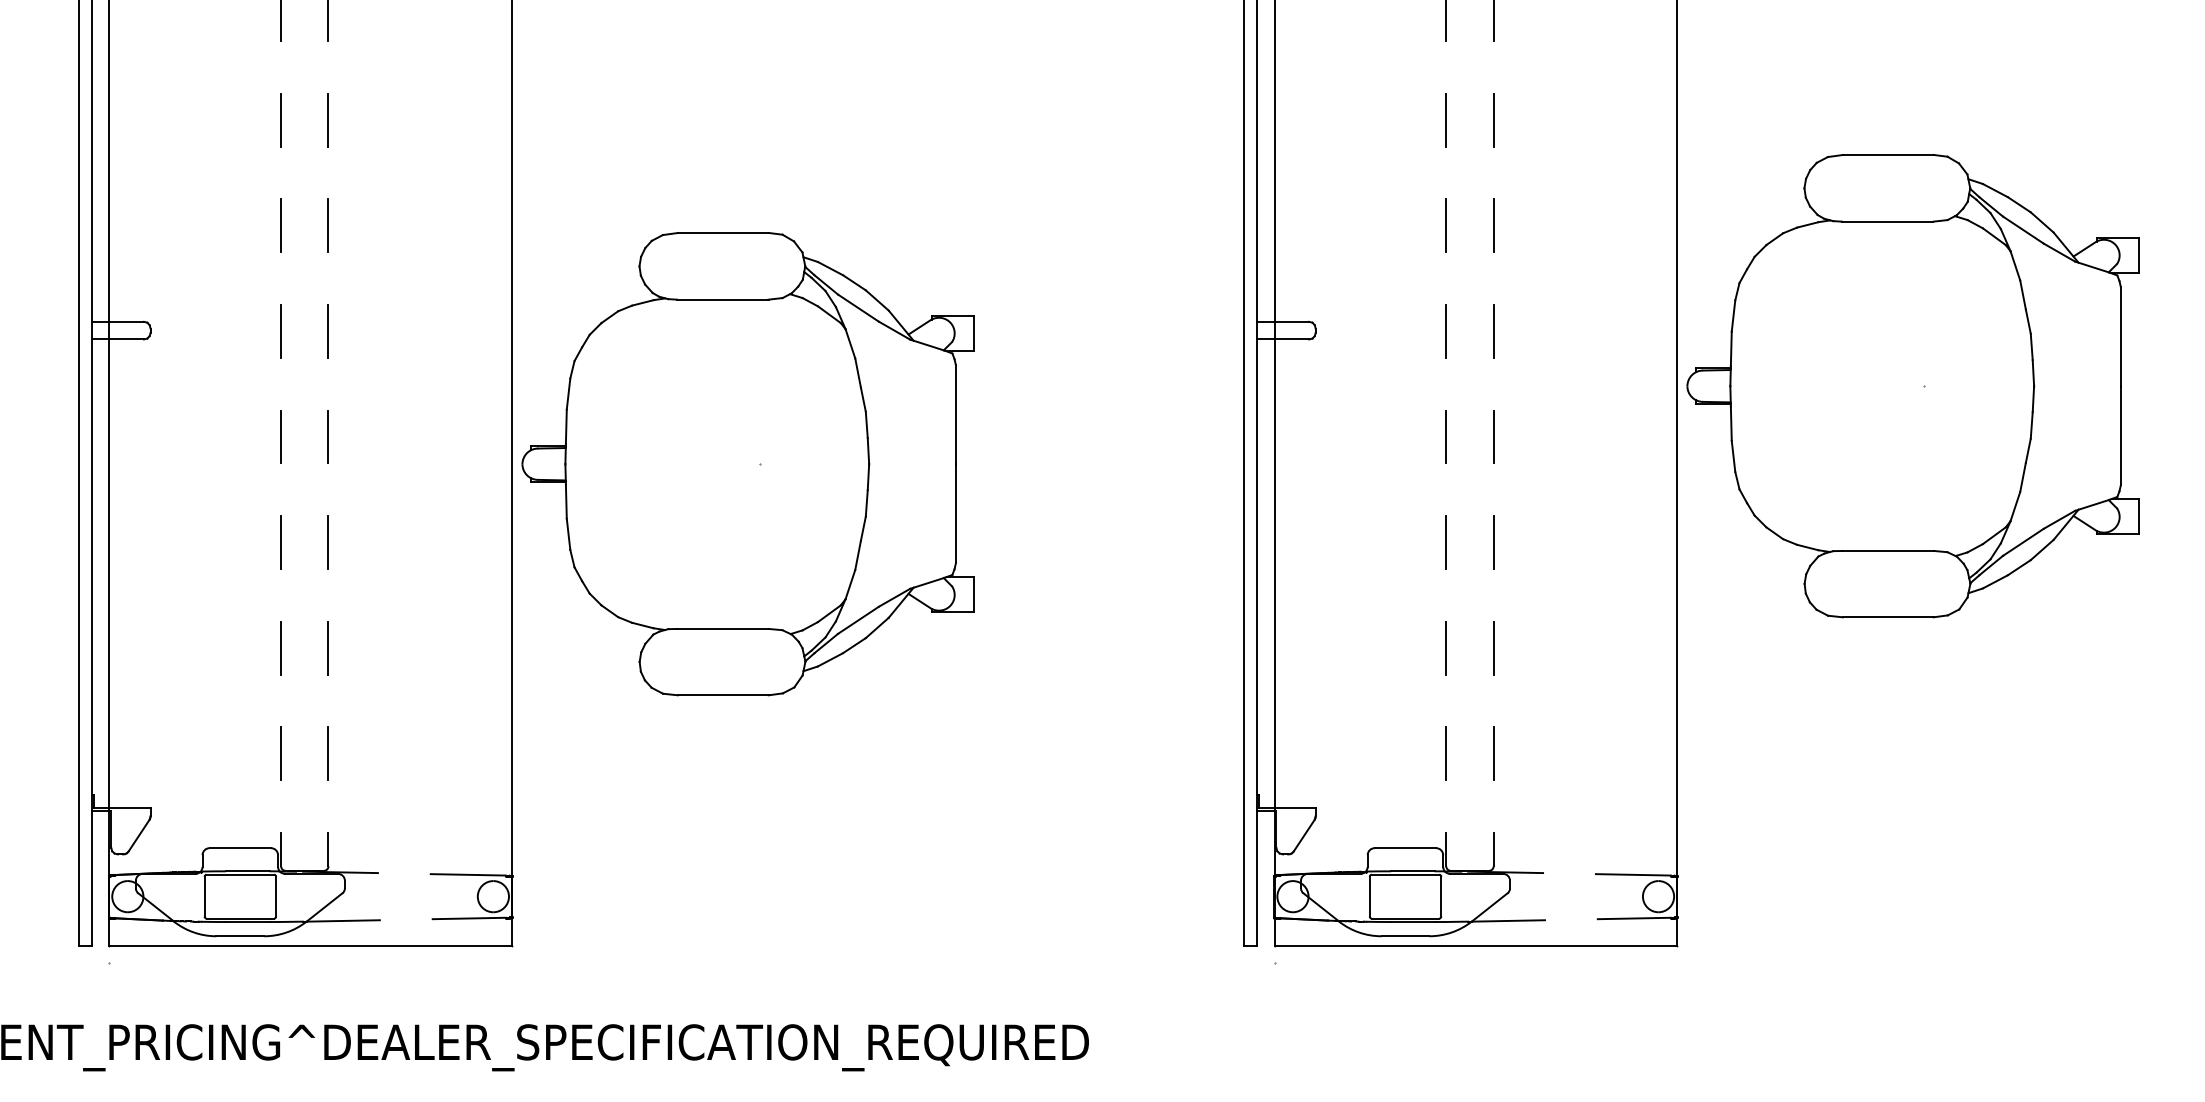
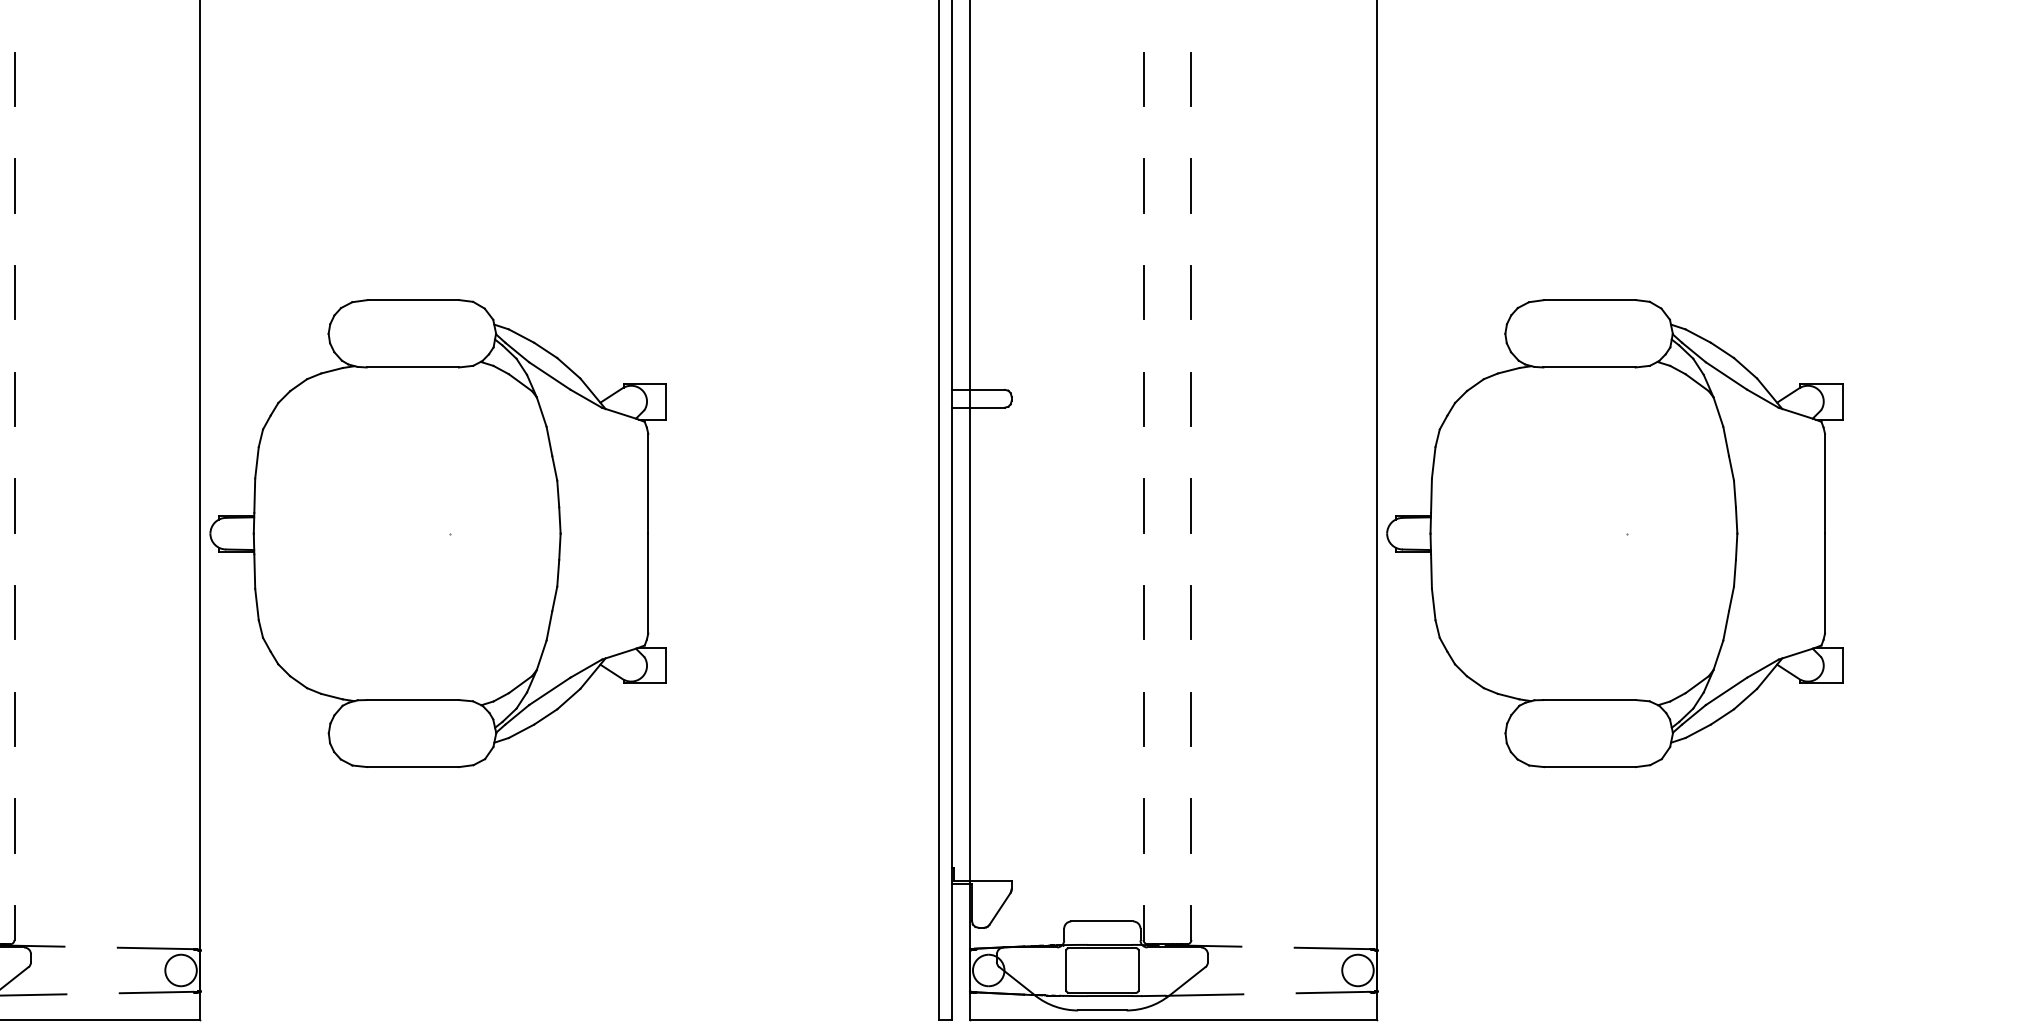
part: (1912, 386) -> (1614, 533), moved

